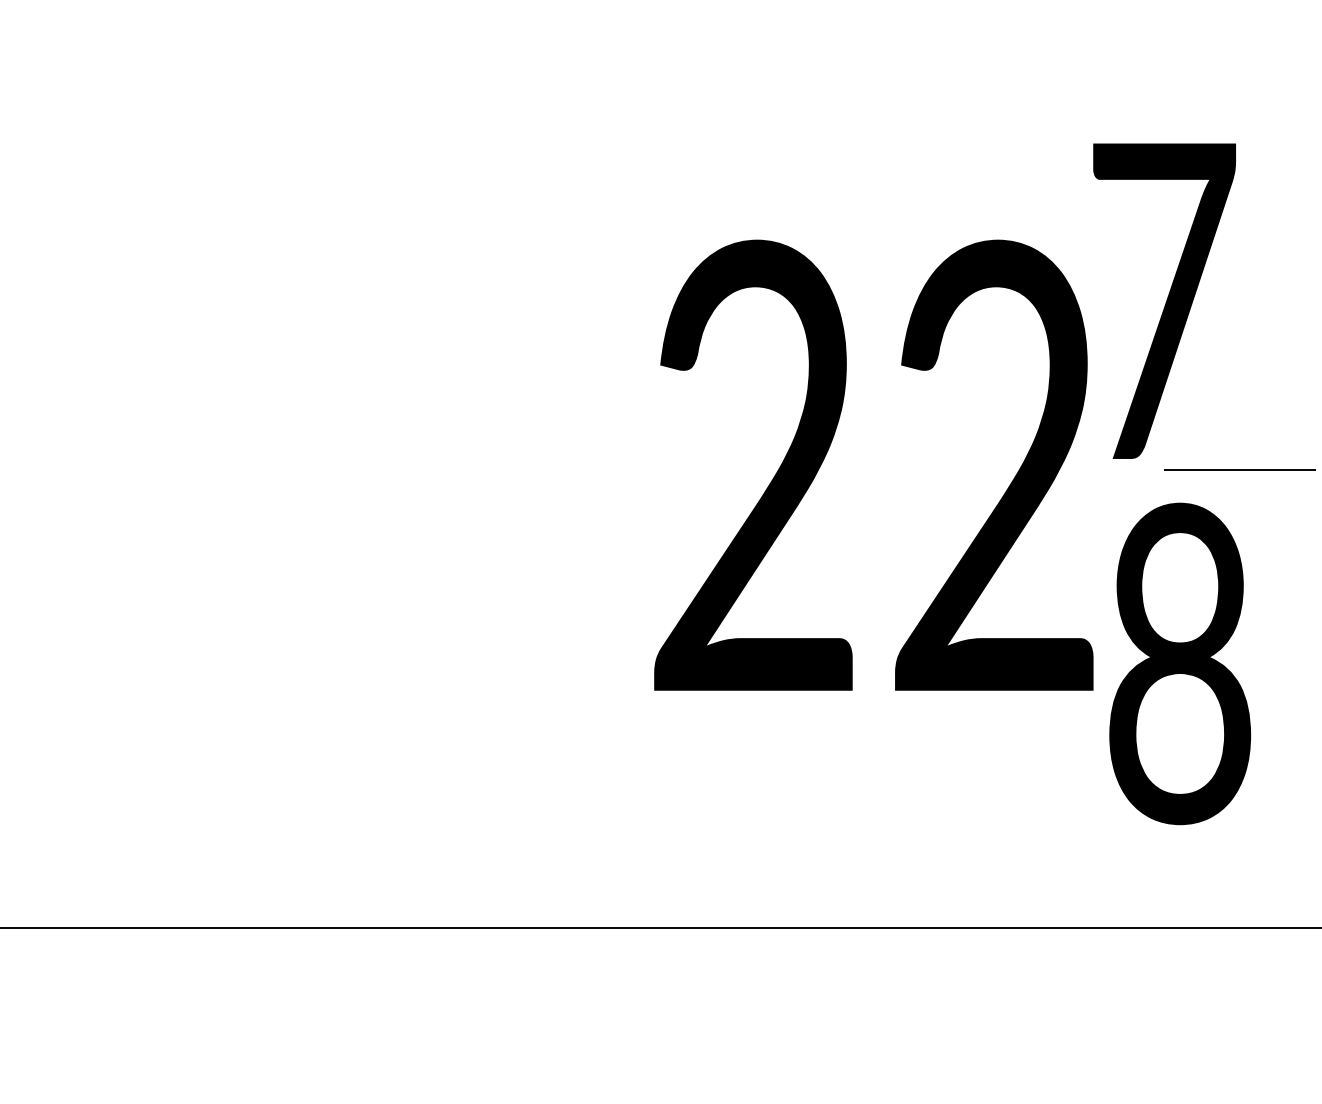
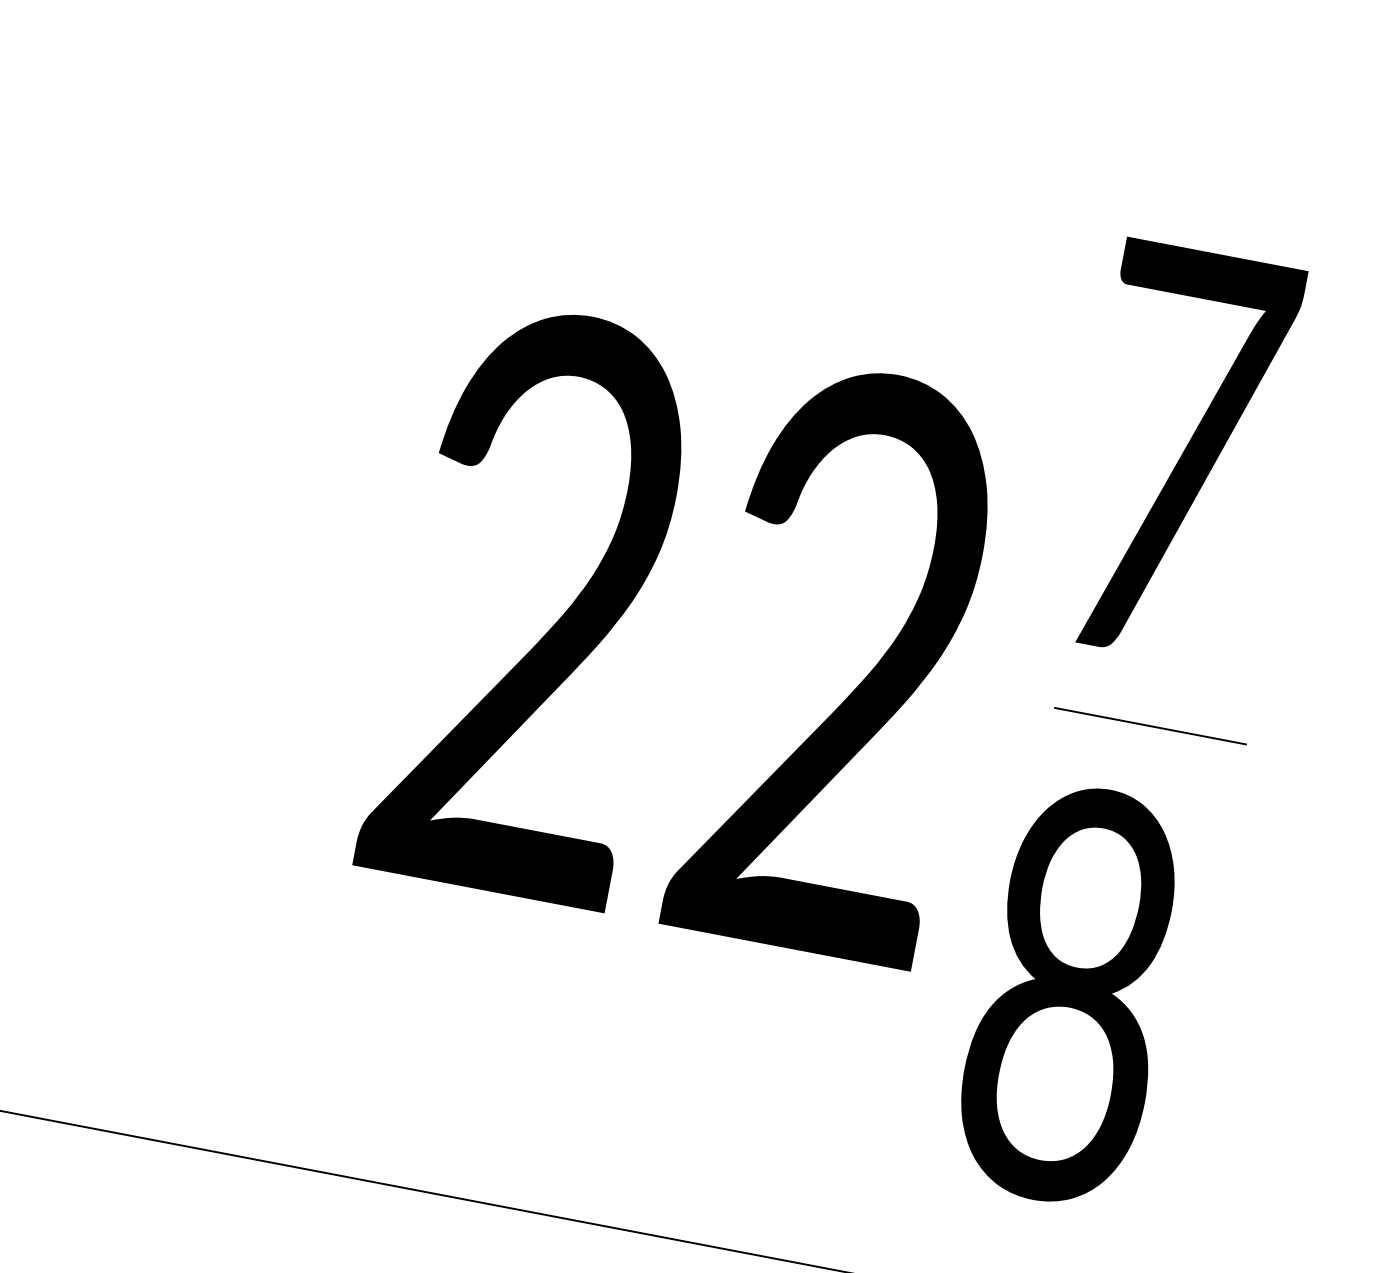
text: (1164, 300) -> (1179, 453), moved
text: (1180, 663) -> (1072, 994), moved

